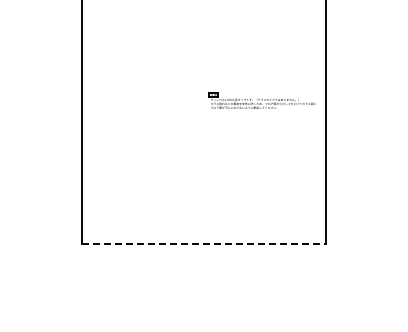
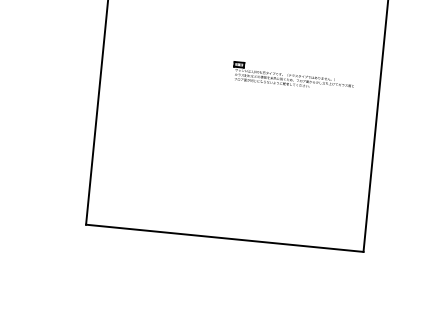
part: (261, 100) -> (292, 76), moved
line: (204, 243) -> (225, 237), dashed -> solid

